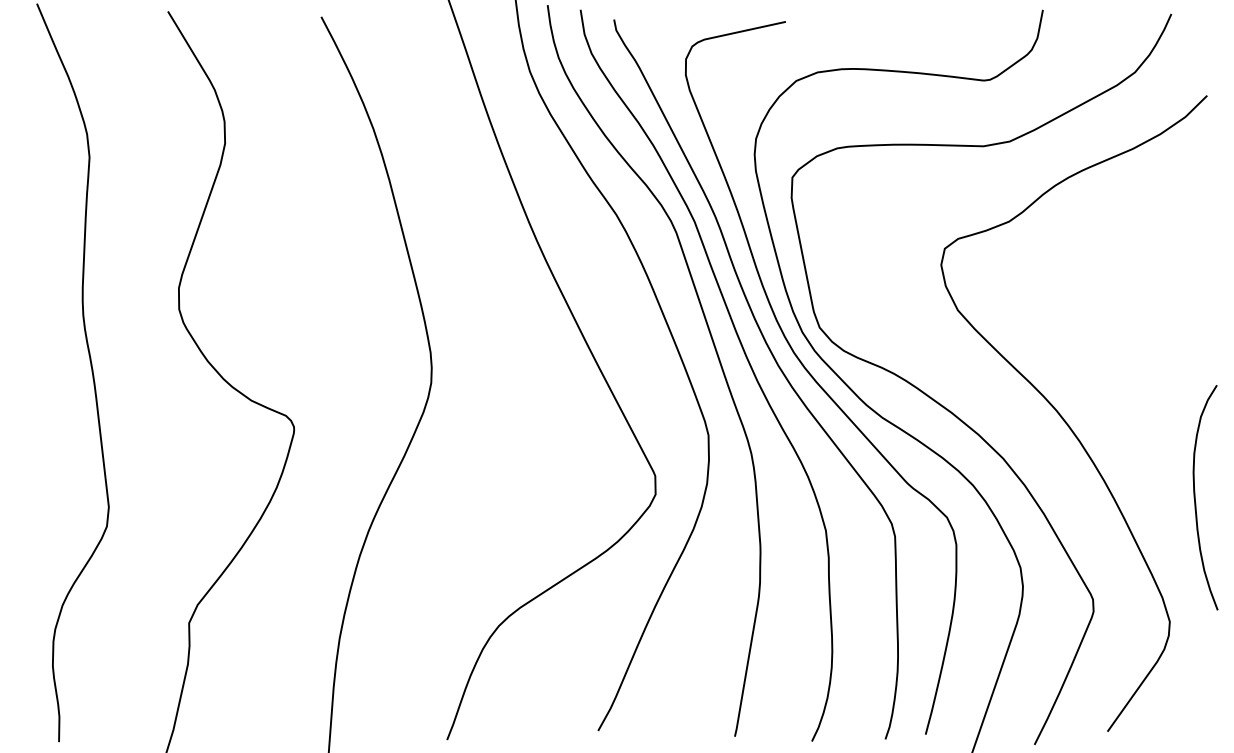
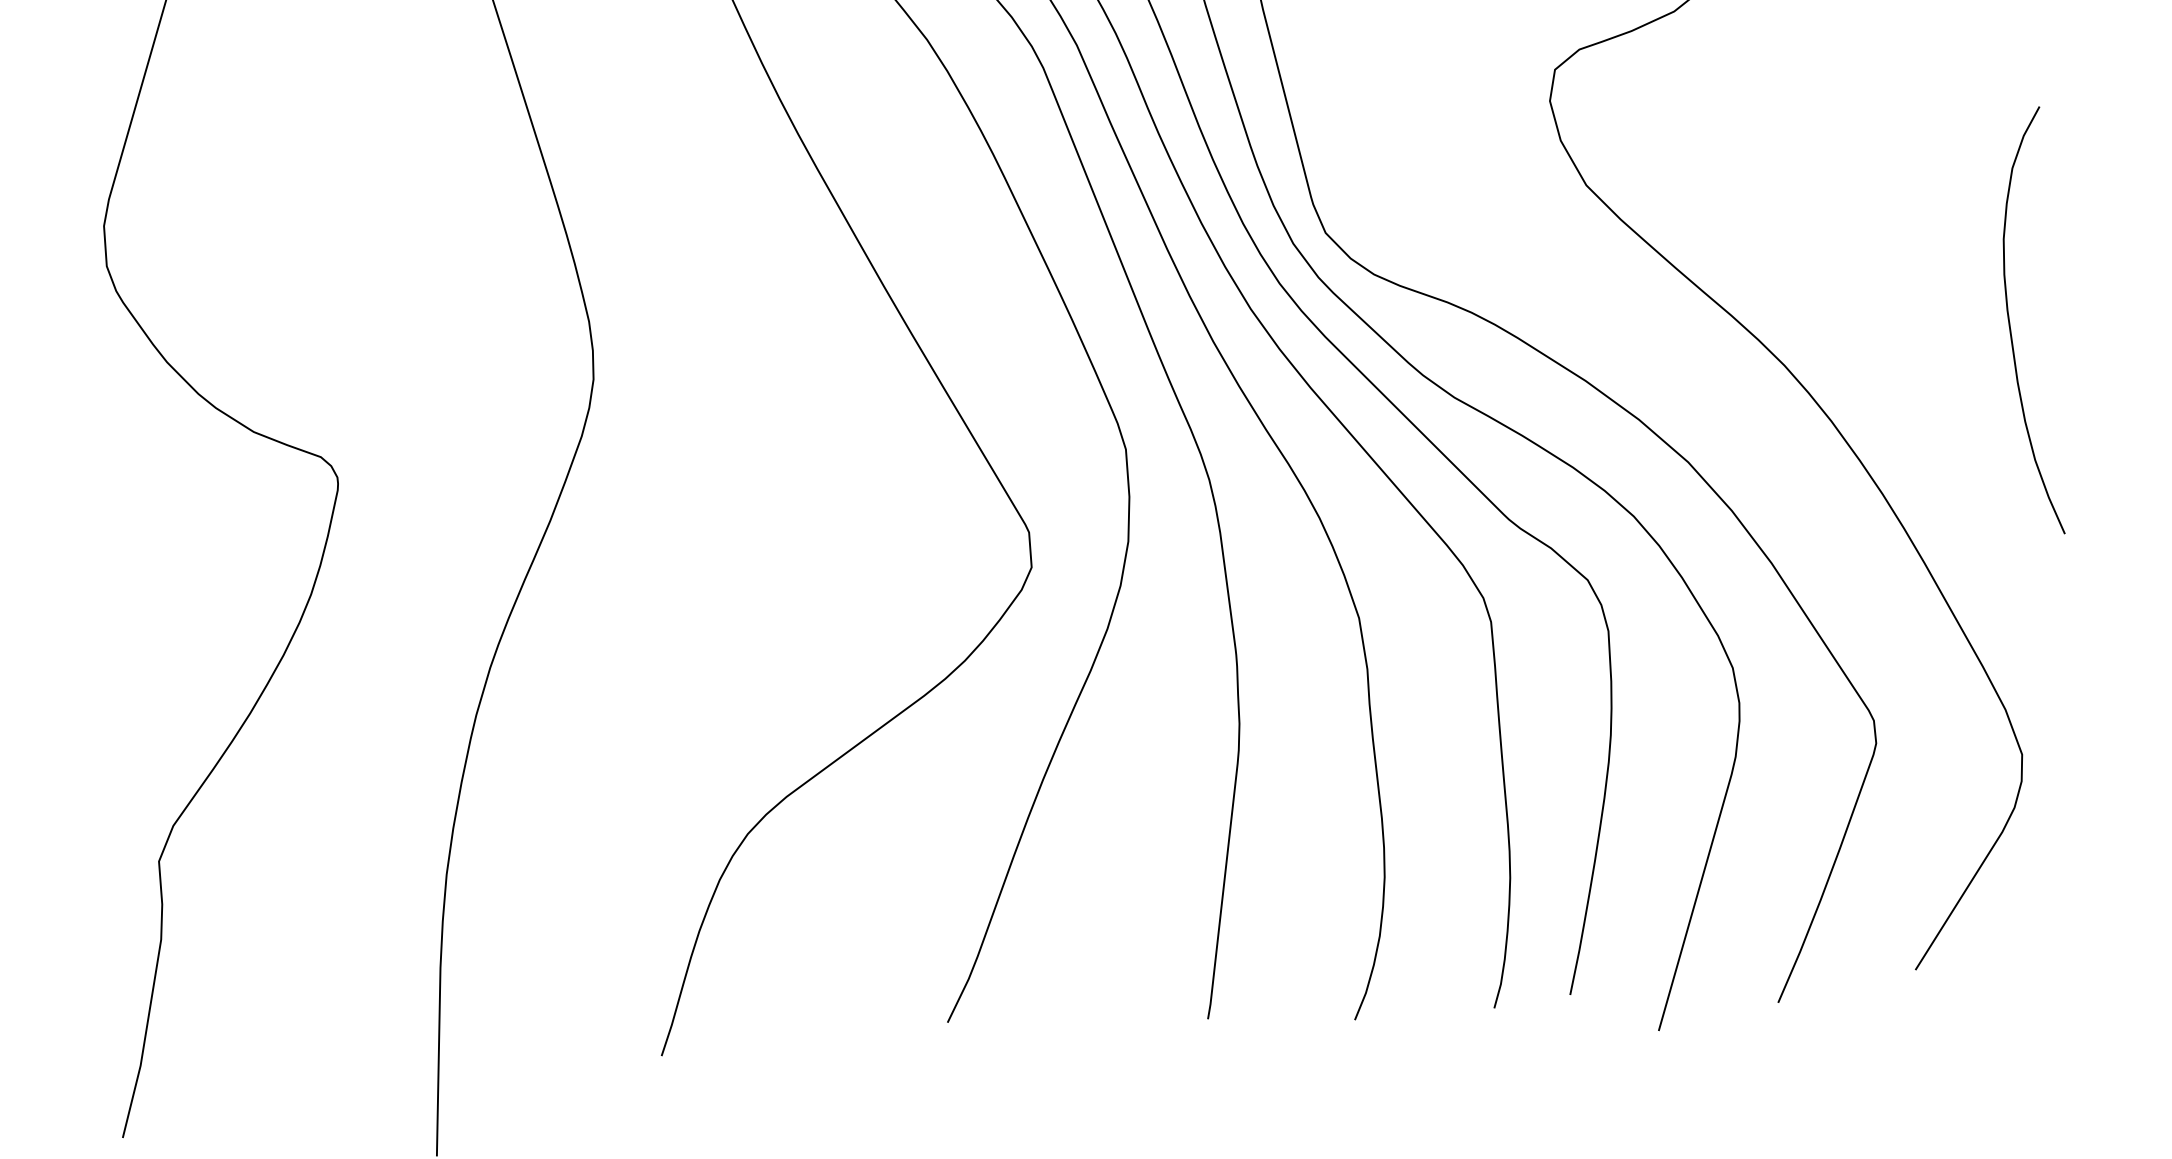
curve: (1195, 497) -> (2010, 322), moved

